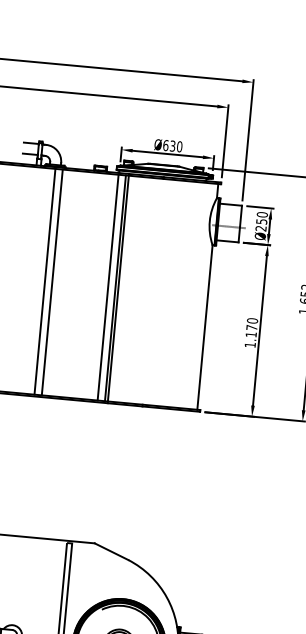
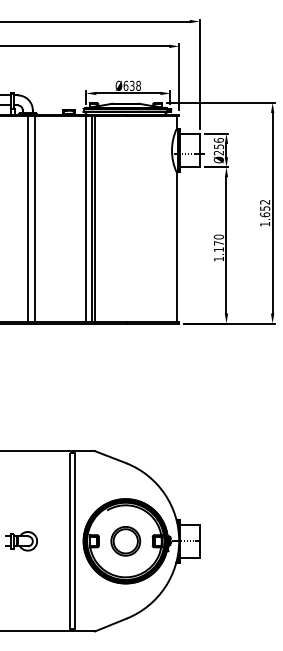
text: (179, 146) -> (138, 85), Ø630 -> Ø638
text: (261, 214) -> (218, 140), Ø250 -> Ø256

